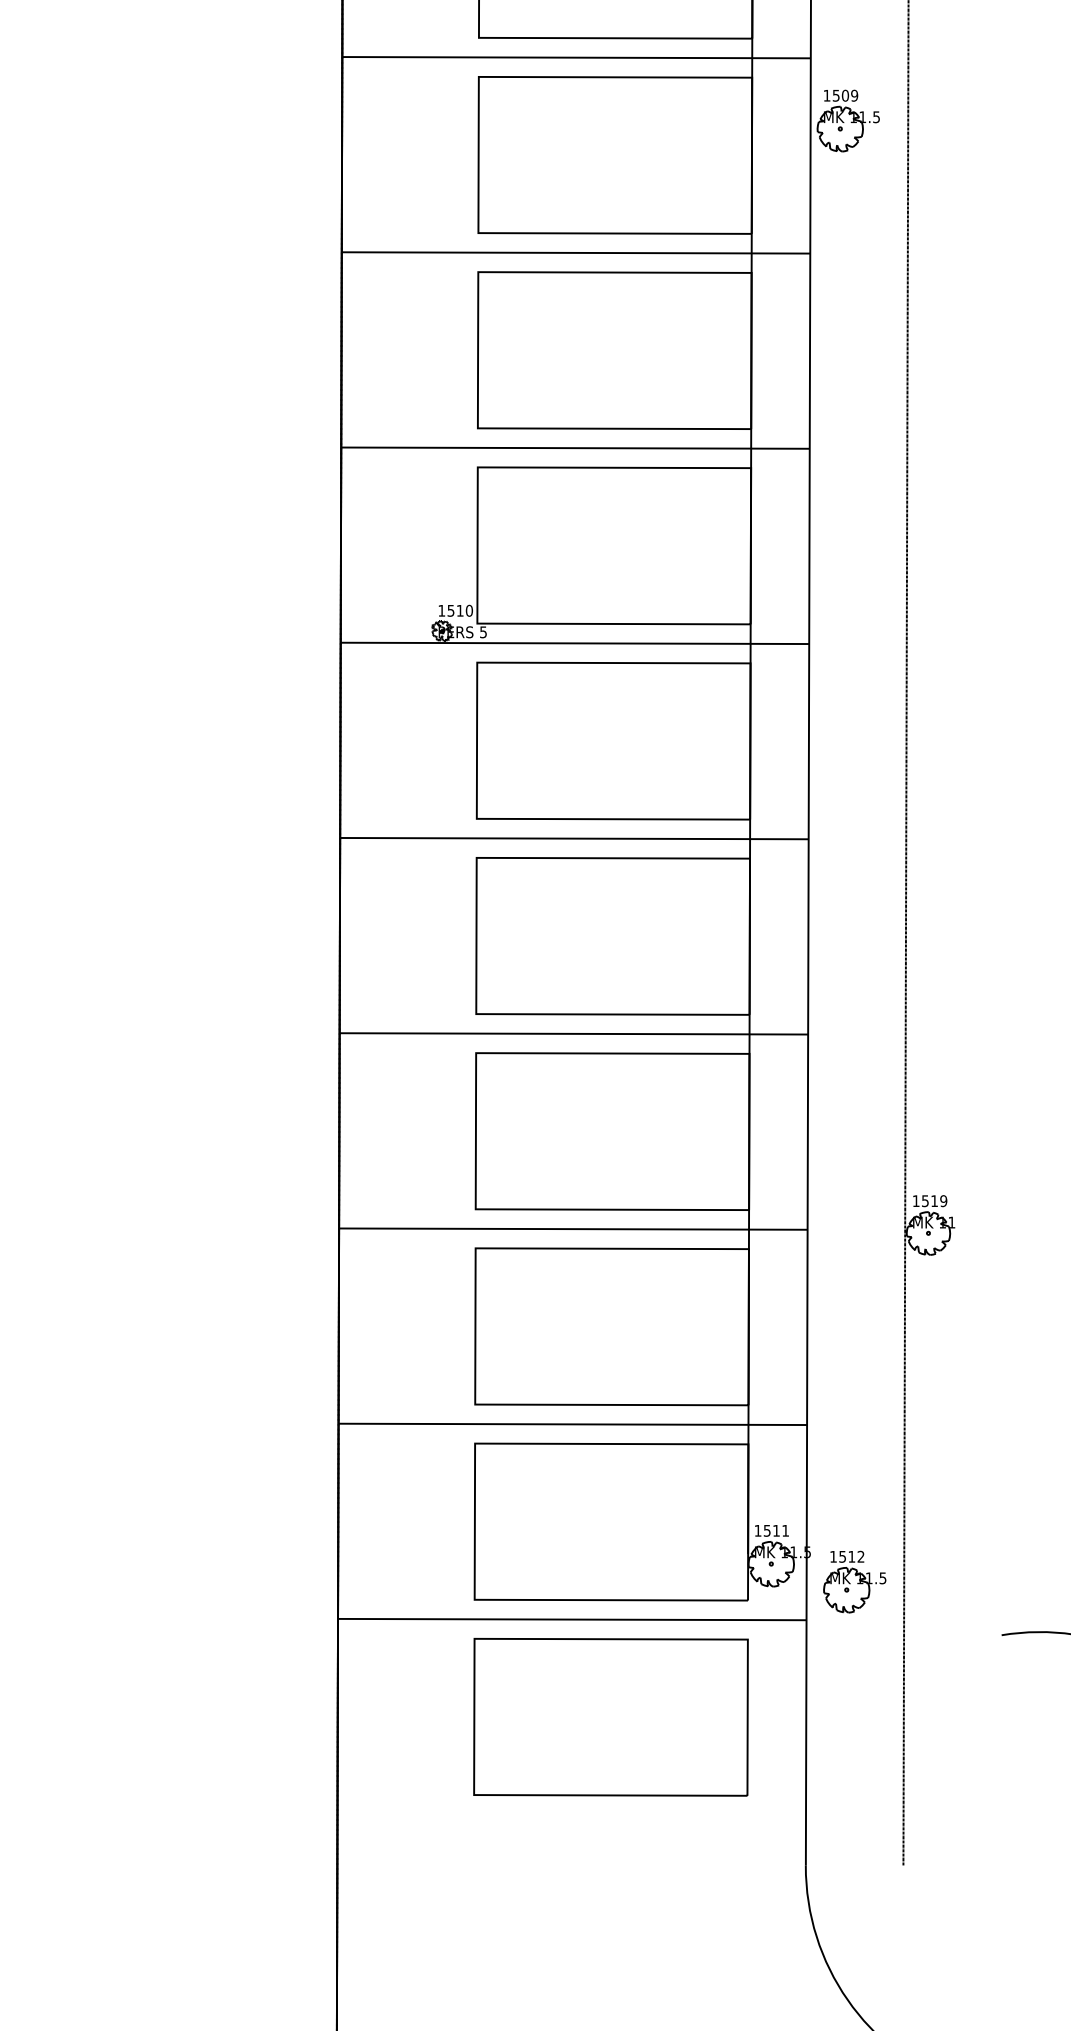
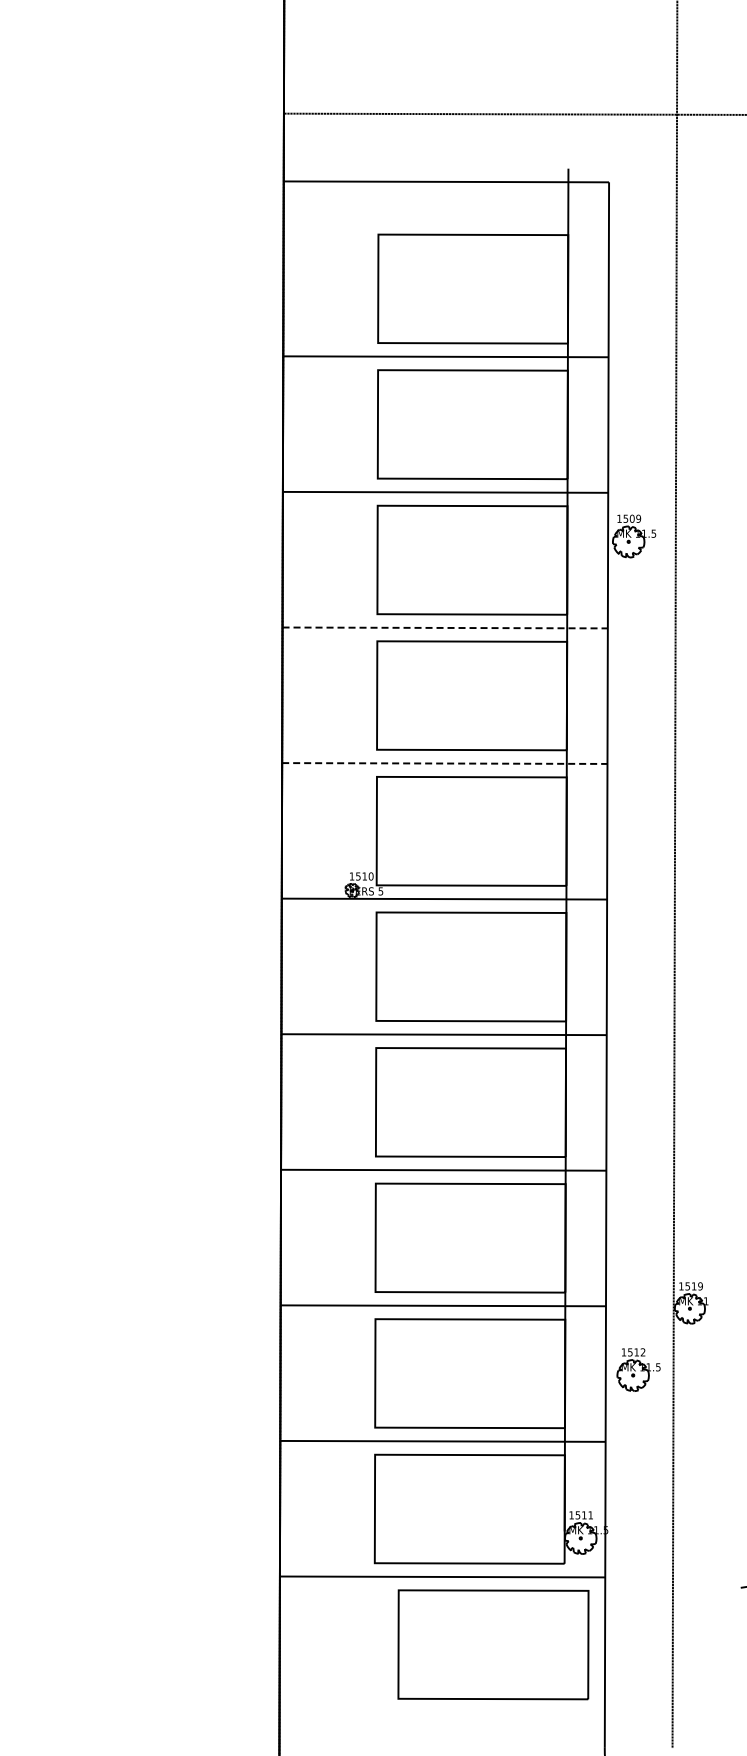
line: (576, 252) -> (445, 627), solid -> dashed
line: (575, 448) -> (444, 763), solid -> dashed
part: (854, 1581) -> (638, 1369), moved
part: (611, 1716) -> (493, 1644), moved

